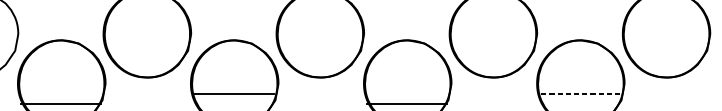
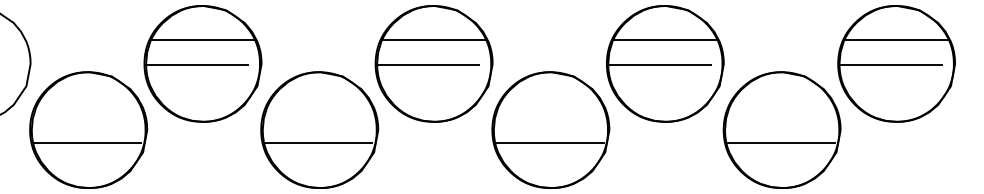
line: (146, 15) -> (202, 39), added
line: (319, 15) -> (433, 39), added
line: (493, 15) -> (665, 39), added
line: (666, 15) -> (896, 39), added
line: (143, 34) -> (197, 64), added
line: (316, 34) -> (428, 64), added
line: (489, 34) -> (659, 64), added
line: (661, 34) -> (890, 64), added
line: (580, 93) -> (781, 143), dashed -> solid
line: (60, 104) -> (87, 143), moved
line: (406, 104) -> (549, 143), moved

